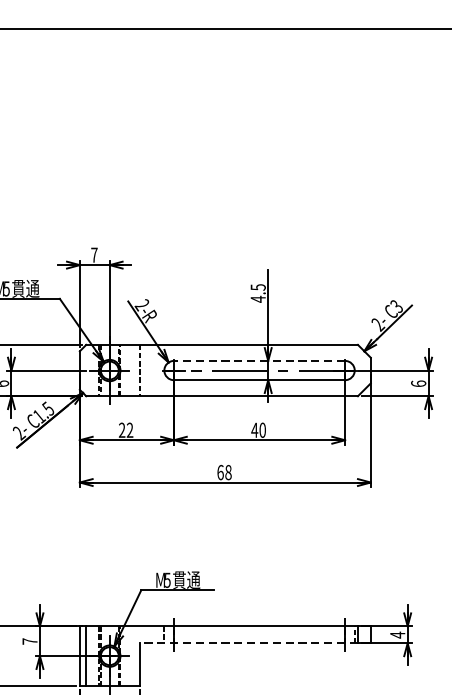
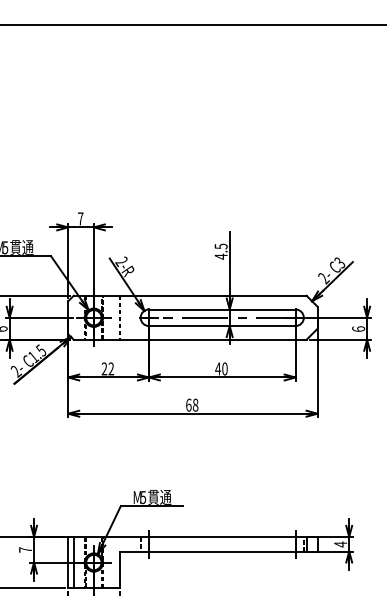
line: (258, 360) -> (221, 309), dashed -> solid
line: (249, 643) -> (213, 551), dashed -> solid

